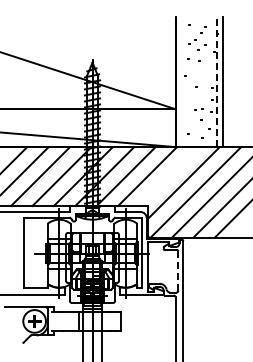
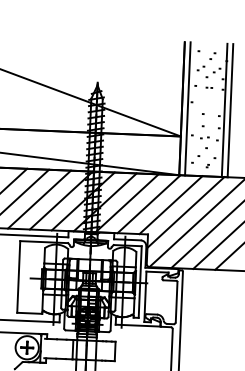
line: (181, 82) -> (187, 109), added
line: (217, 82) -> (224, 110), dashed -> solid
line: (168, 176) -> (170, 205), added
line: (178, 270) -> (176, 301), dashed -> solid

